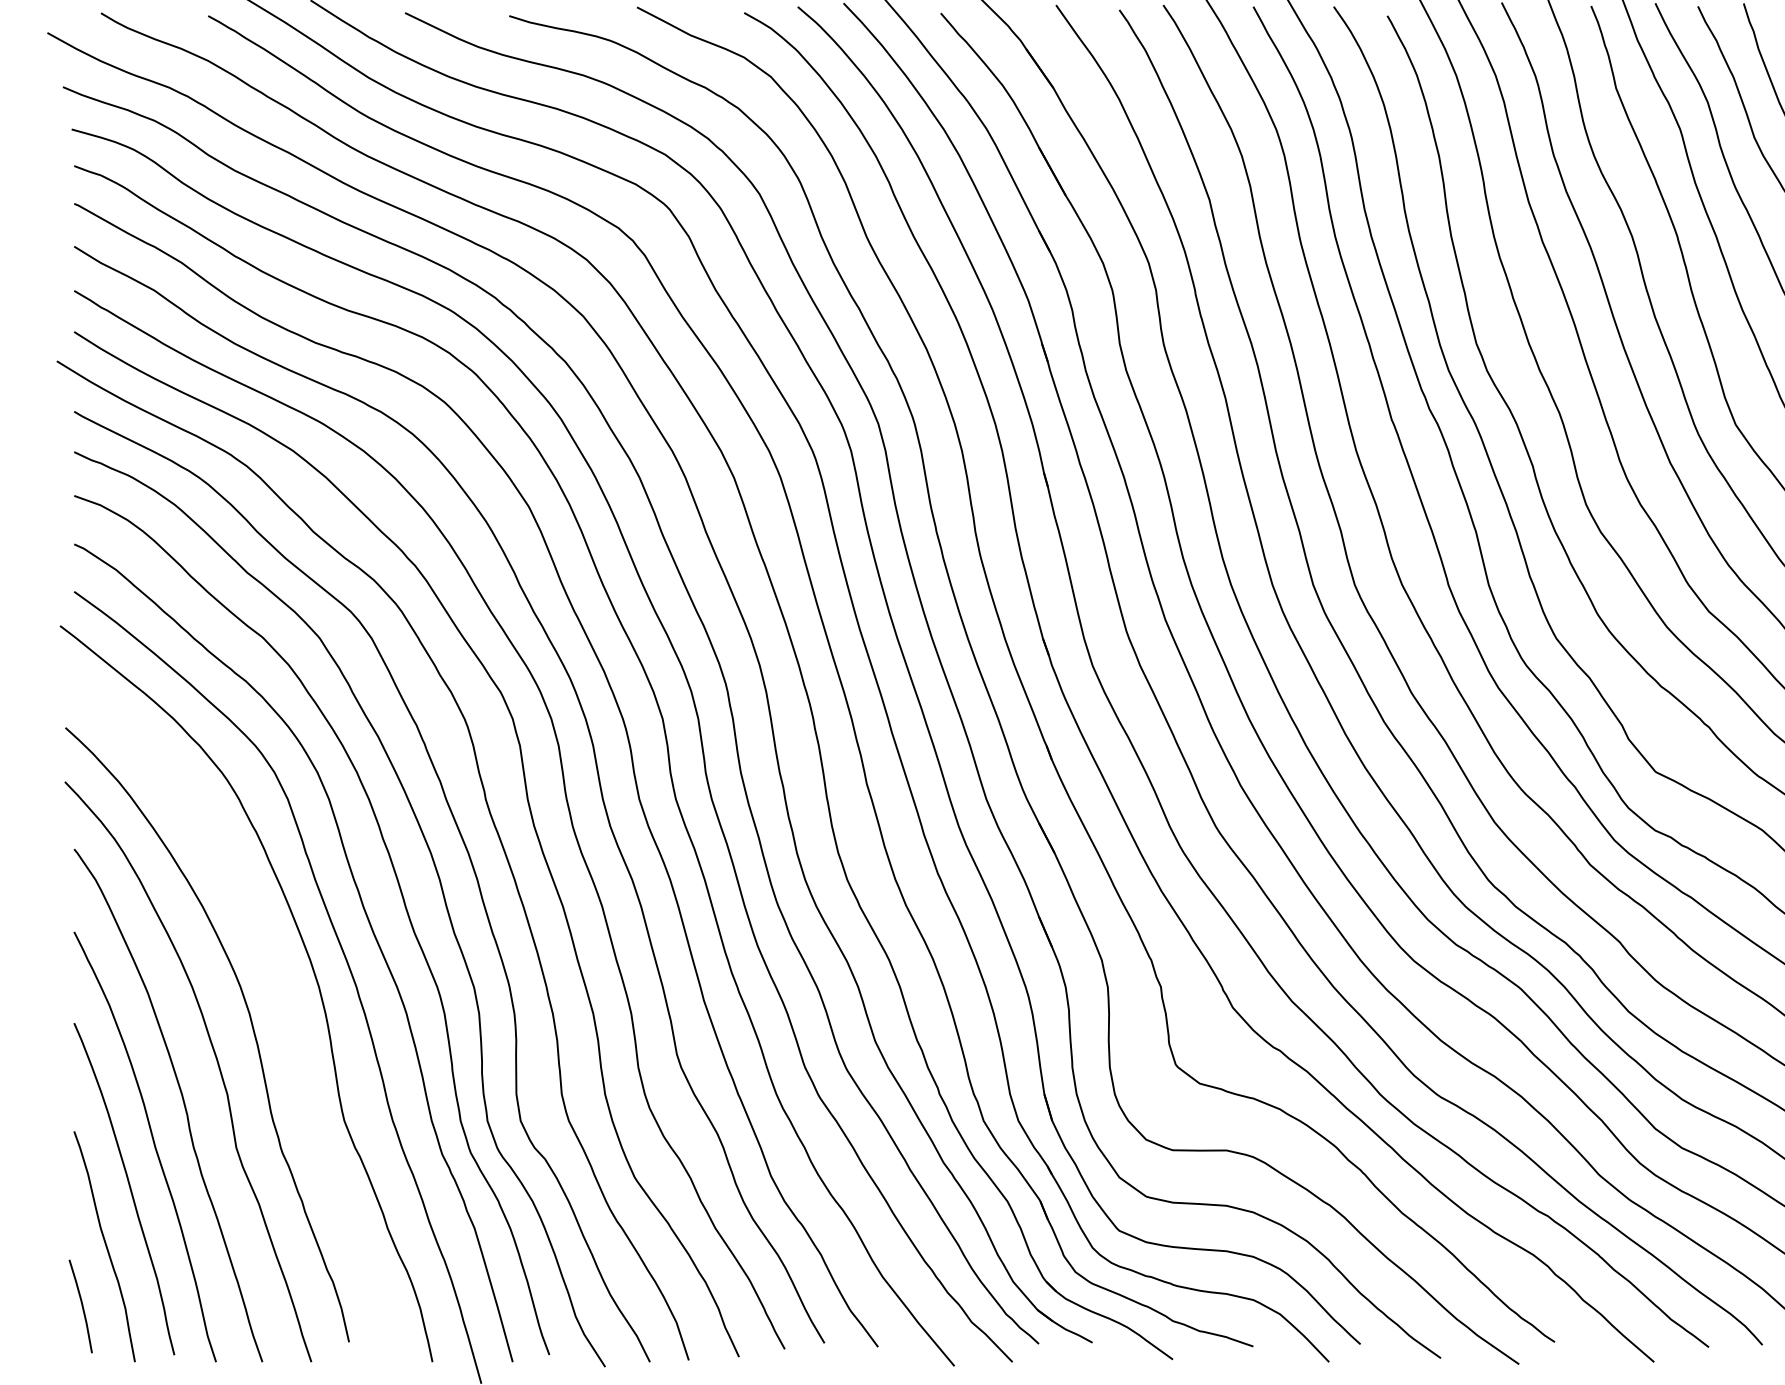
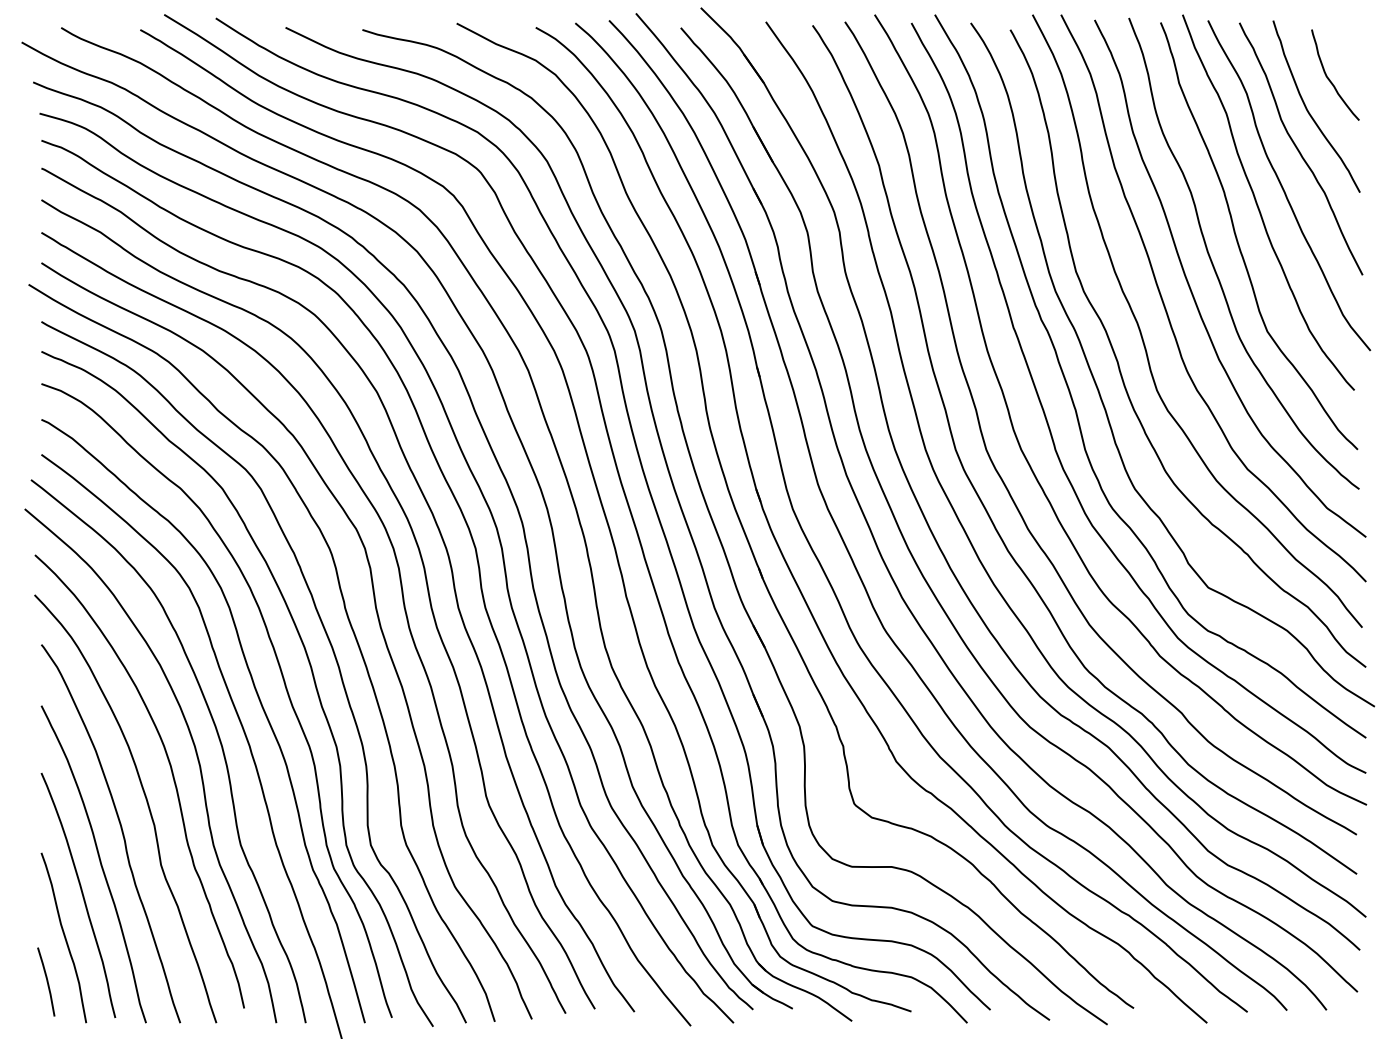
curve: (283, 996) -> (195, 753), added

